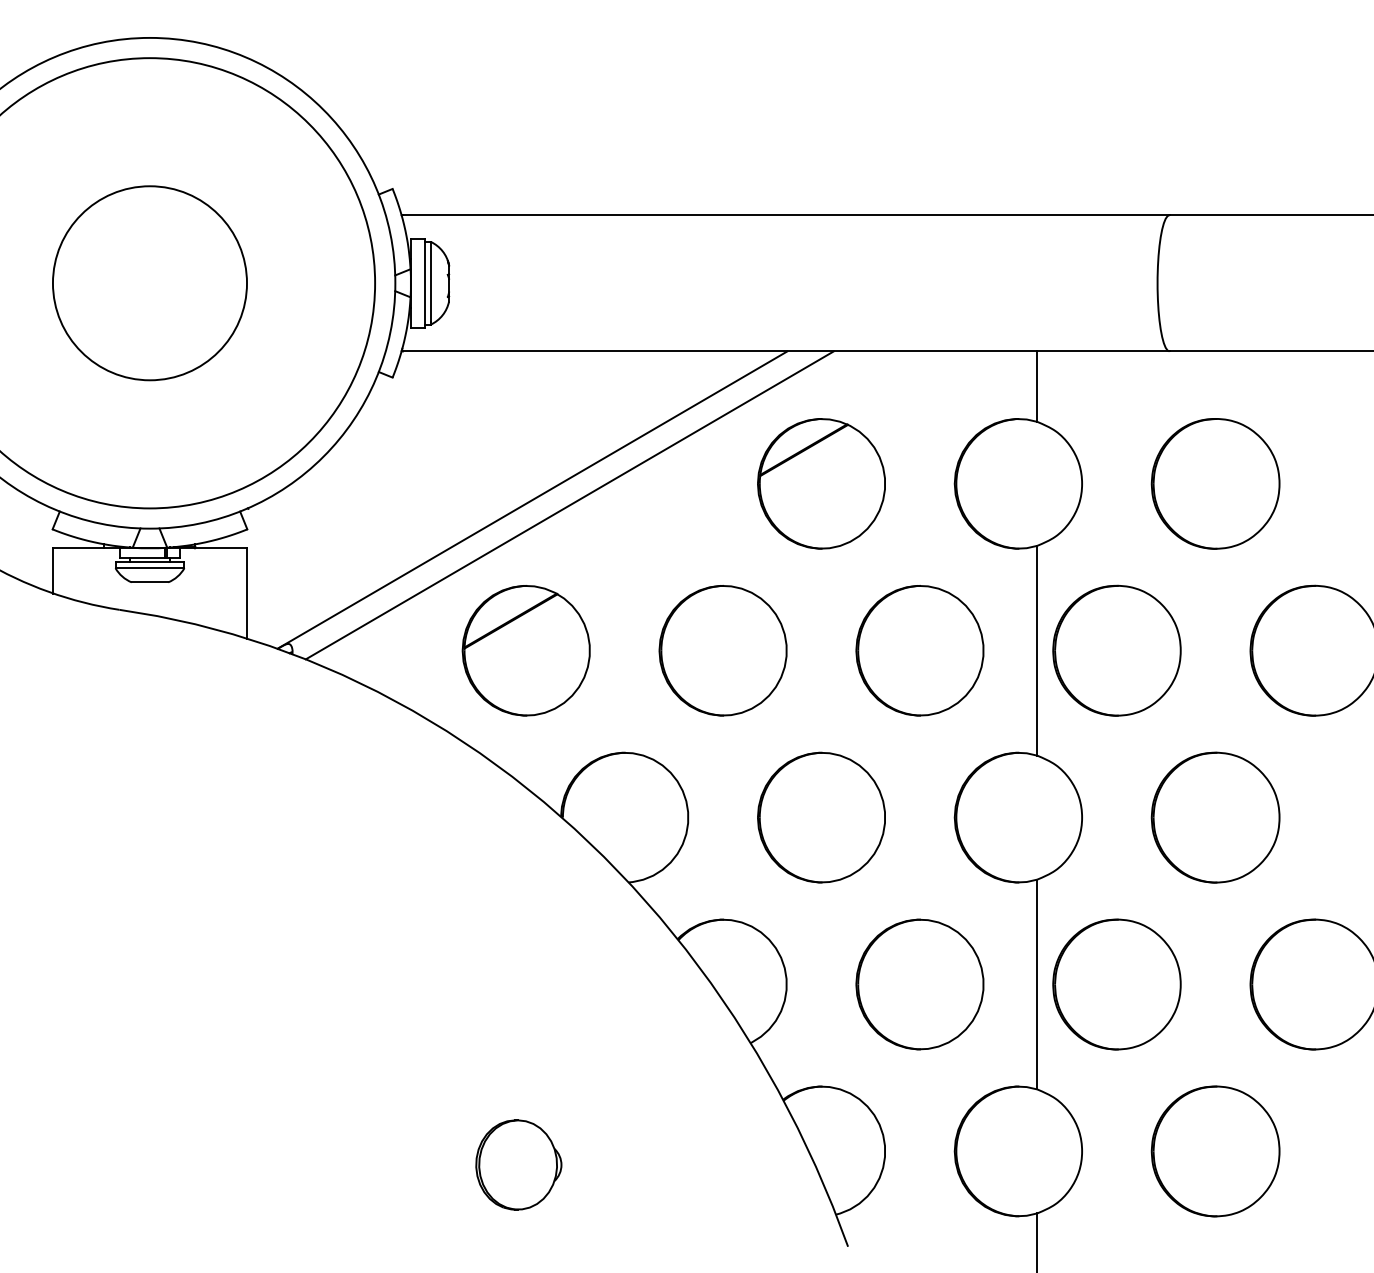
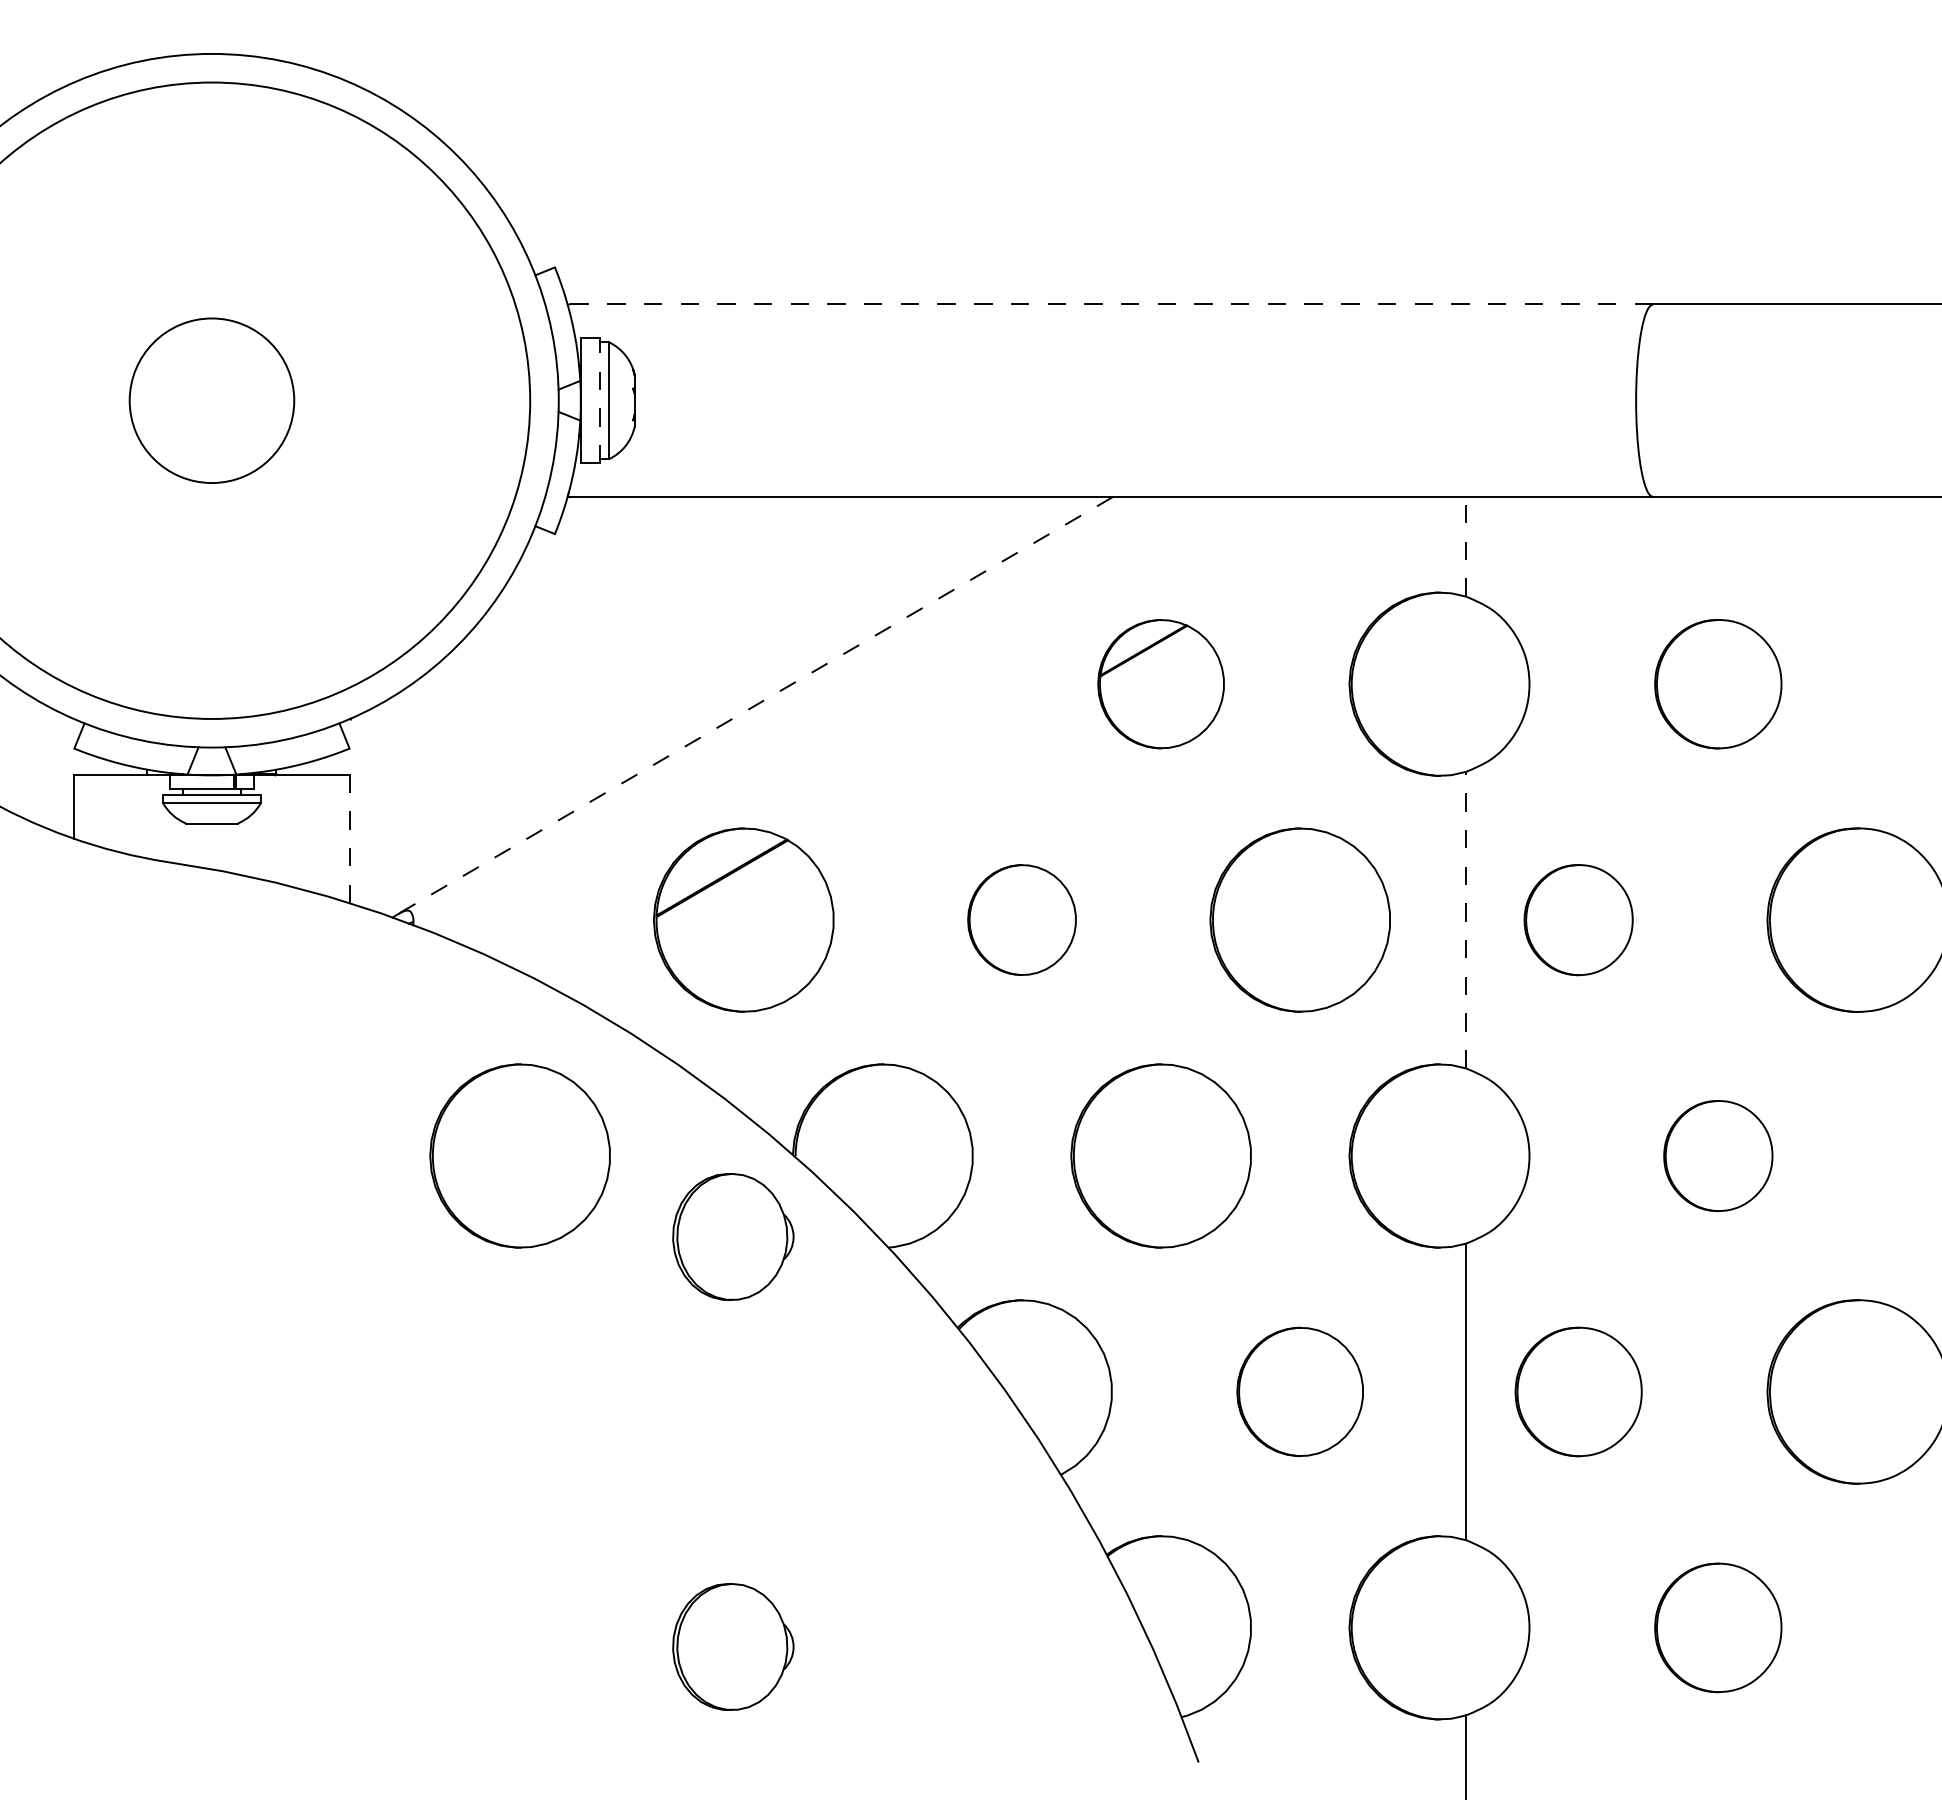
line: (786, 215) -> (1111, 304), solid -> dashed
circle: (149, 283) -> (211, 400), size x0.6
line: (424, 283) -> (600, 400), solid -> dashed
line: (1037, 386) -> (1466, 546), solid -> dashed
part: (821, 483) -> (1160, 683), size x0.7
part: (1215, 483) -> (1718, 683), size x0.7
line: (532, 500) -> (752, 707), solid -> dashed
line: (569, 505) -> (805, 714), removed
line: (247, 593) -> (349, 839), solid -> dashed
part: (722, 650) -> (1021, 919), size x0.6
line: (1037, 650) -> (1466, 919), solid -> dashed
part: (1116, 650) -> (1578, 919), size x0.6
part: (367, 817) -> (519, 1155), added
part: (1215, 817) -> (1718, 1155), size x0.6
part: (518, 874) -> (733, 1236), added
part: (919, 984) -> (1299, 1391), size x0.7
part: (1116, 984) -> (1578, 1391), size x0.7
part: (1215, 1151) -> (1718, 1627), size x0.7

